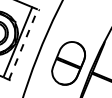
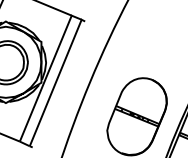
line: (24, 42) -> (57, 79), dashed -> solid

